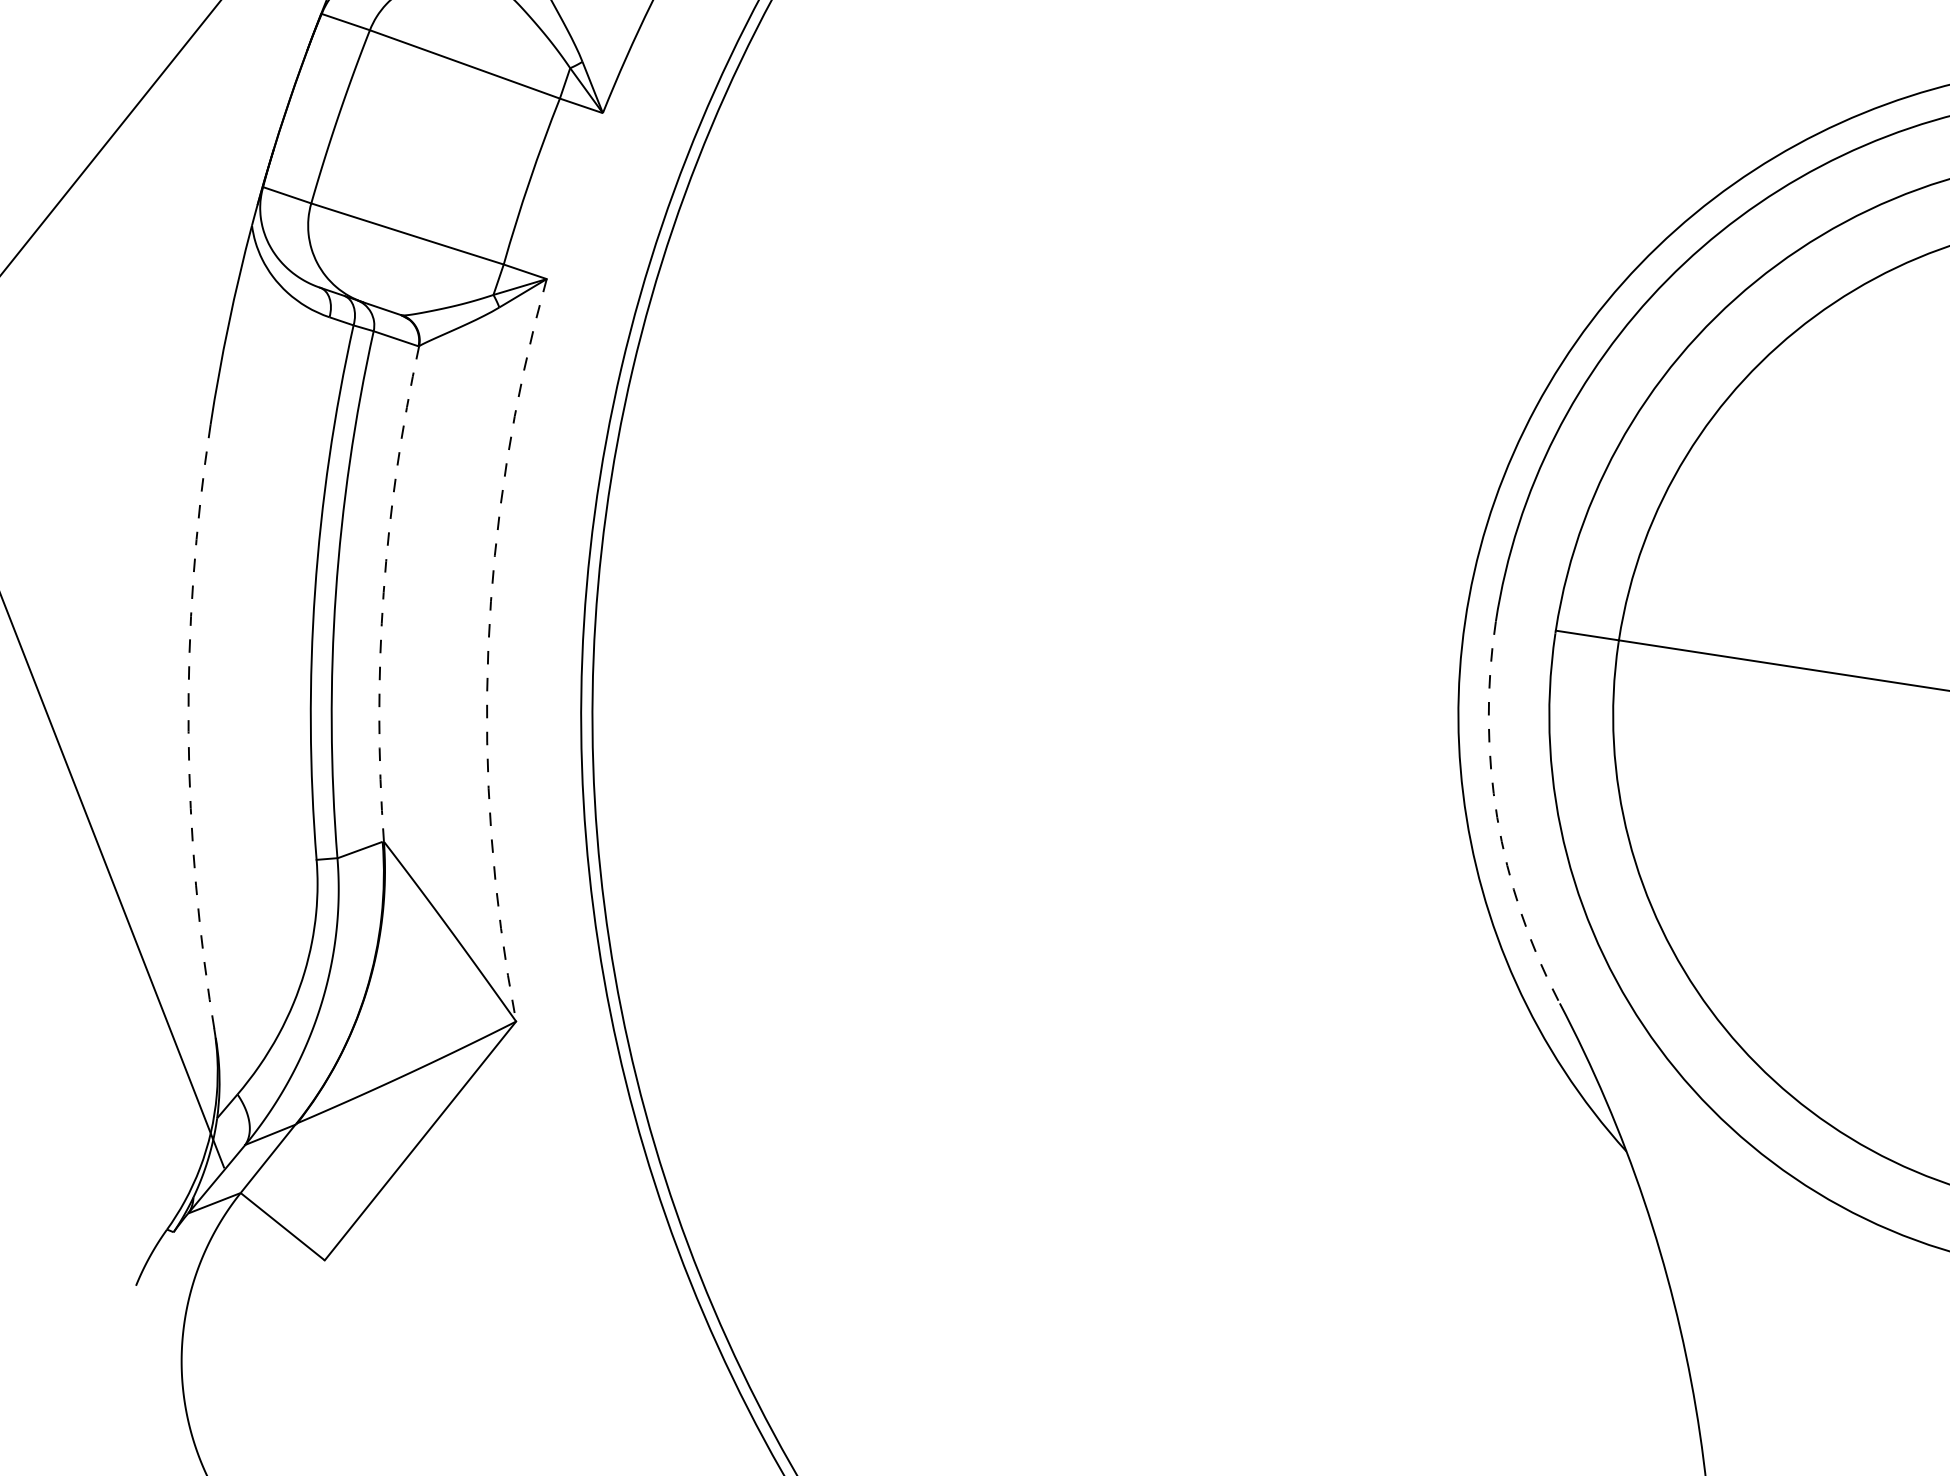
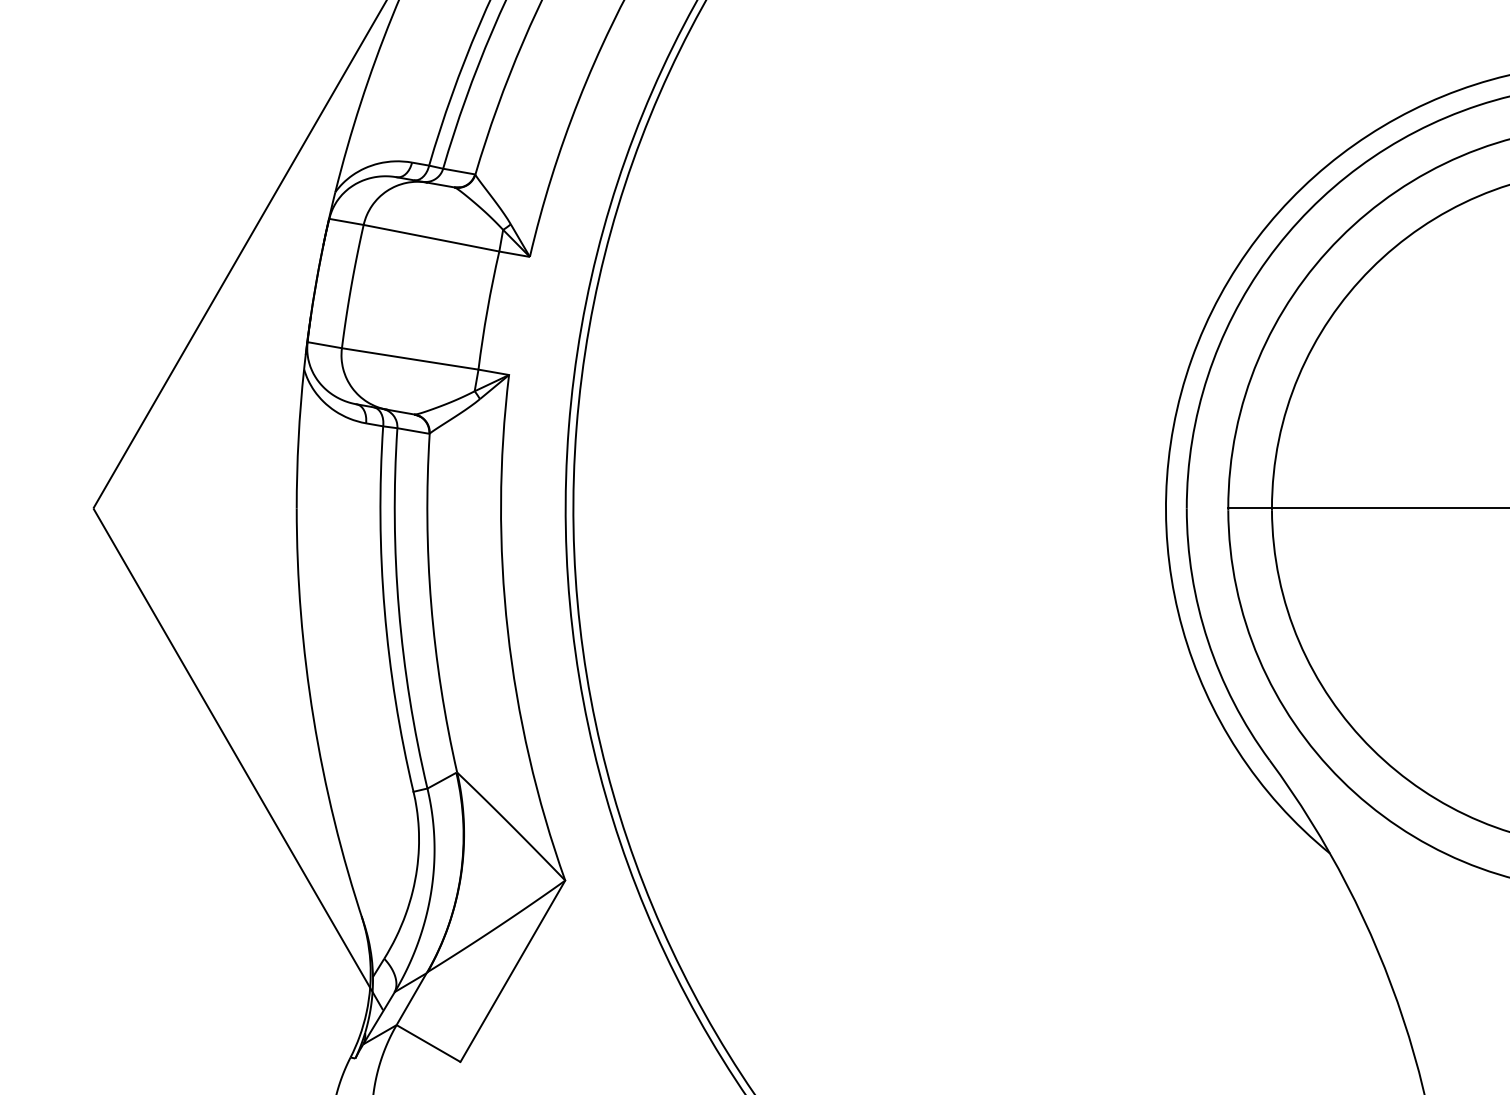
arc: (383, 593) -> (431, 604), dashed -> solid
arc: (487, 649) -> (507, 631), dashed -> solid
arc: (188, 731) -> (313, 718), dashed -> solid
arc: (1498, 817) -> (1208, 640), dashed -> solid

